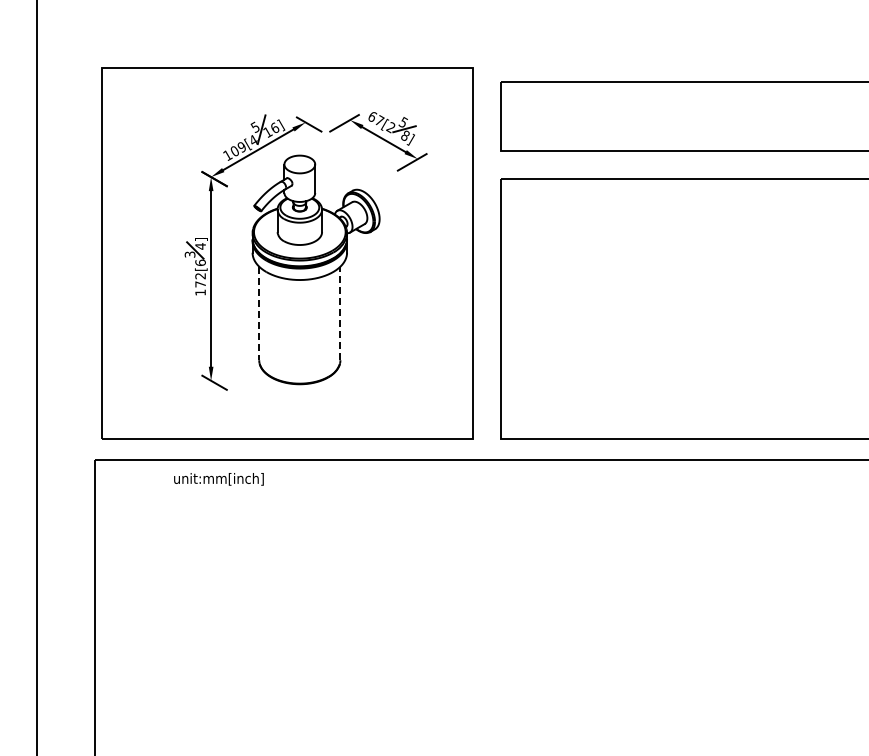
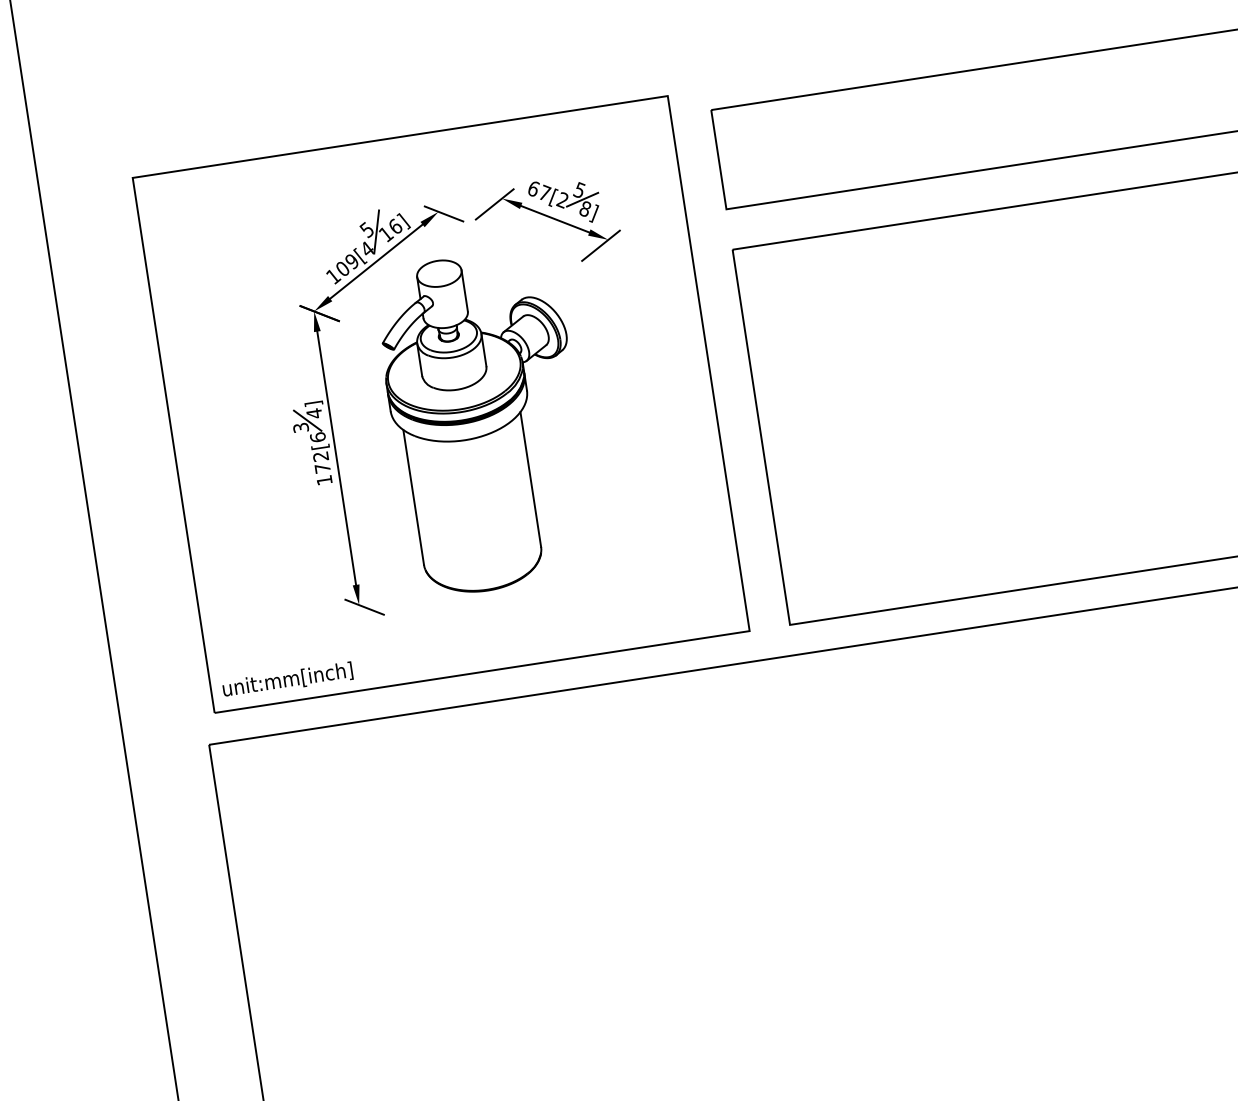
line: (259, 313) -> (414, 497), dashed -> solid
line: (340, 313) -> (530, 479), dashed -> solid
text: (218, 479) -> (287, 680), moved

